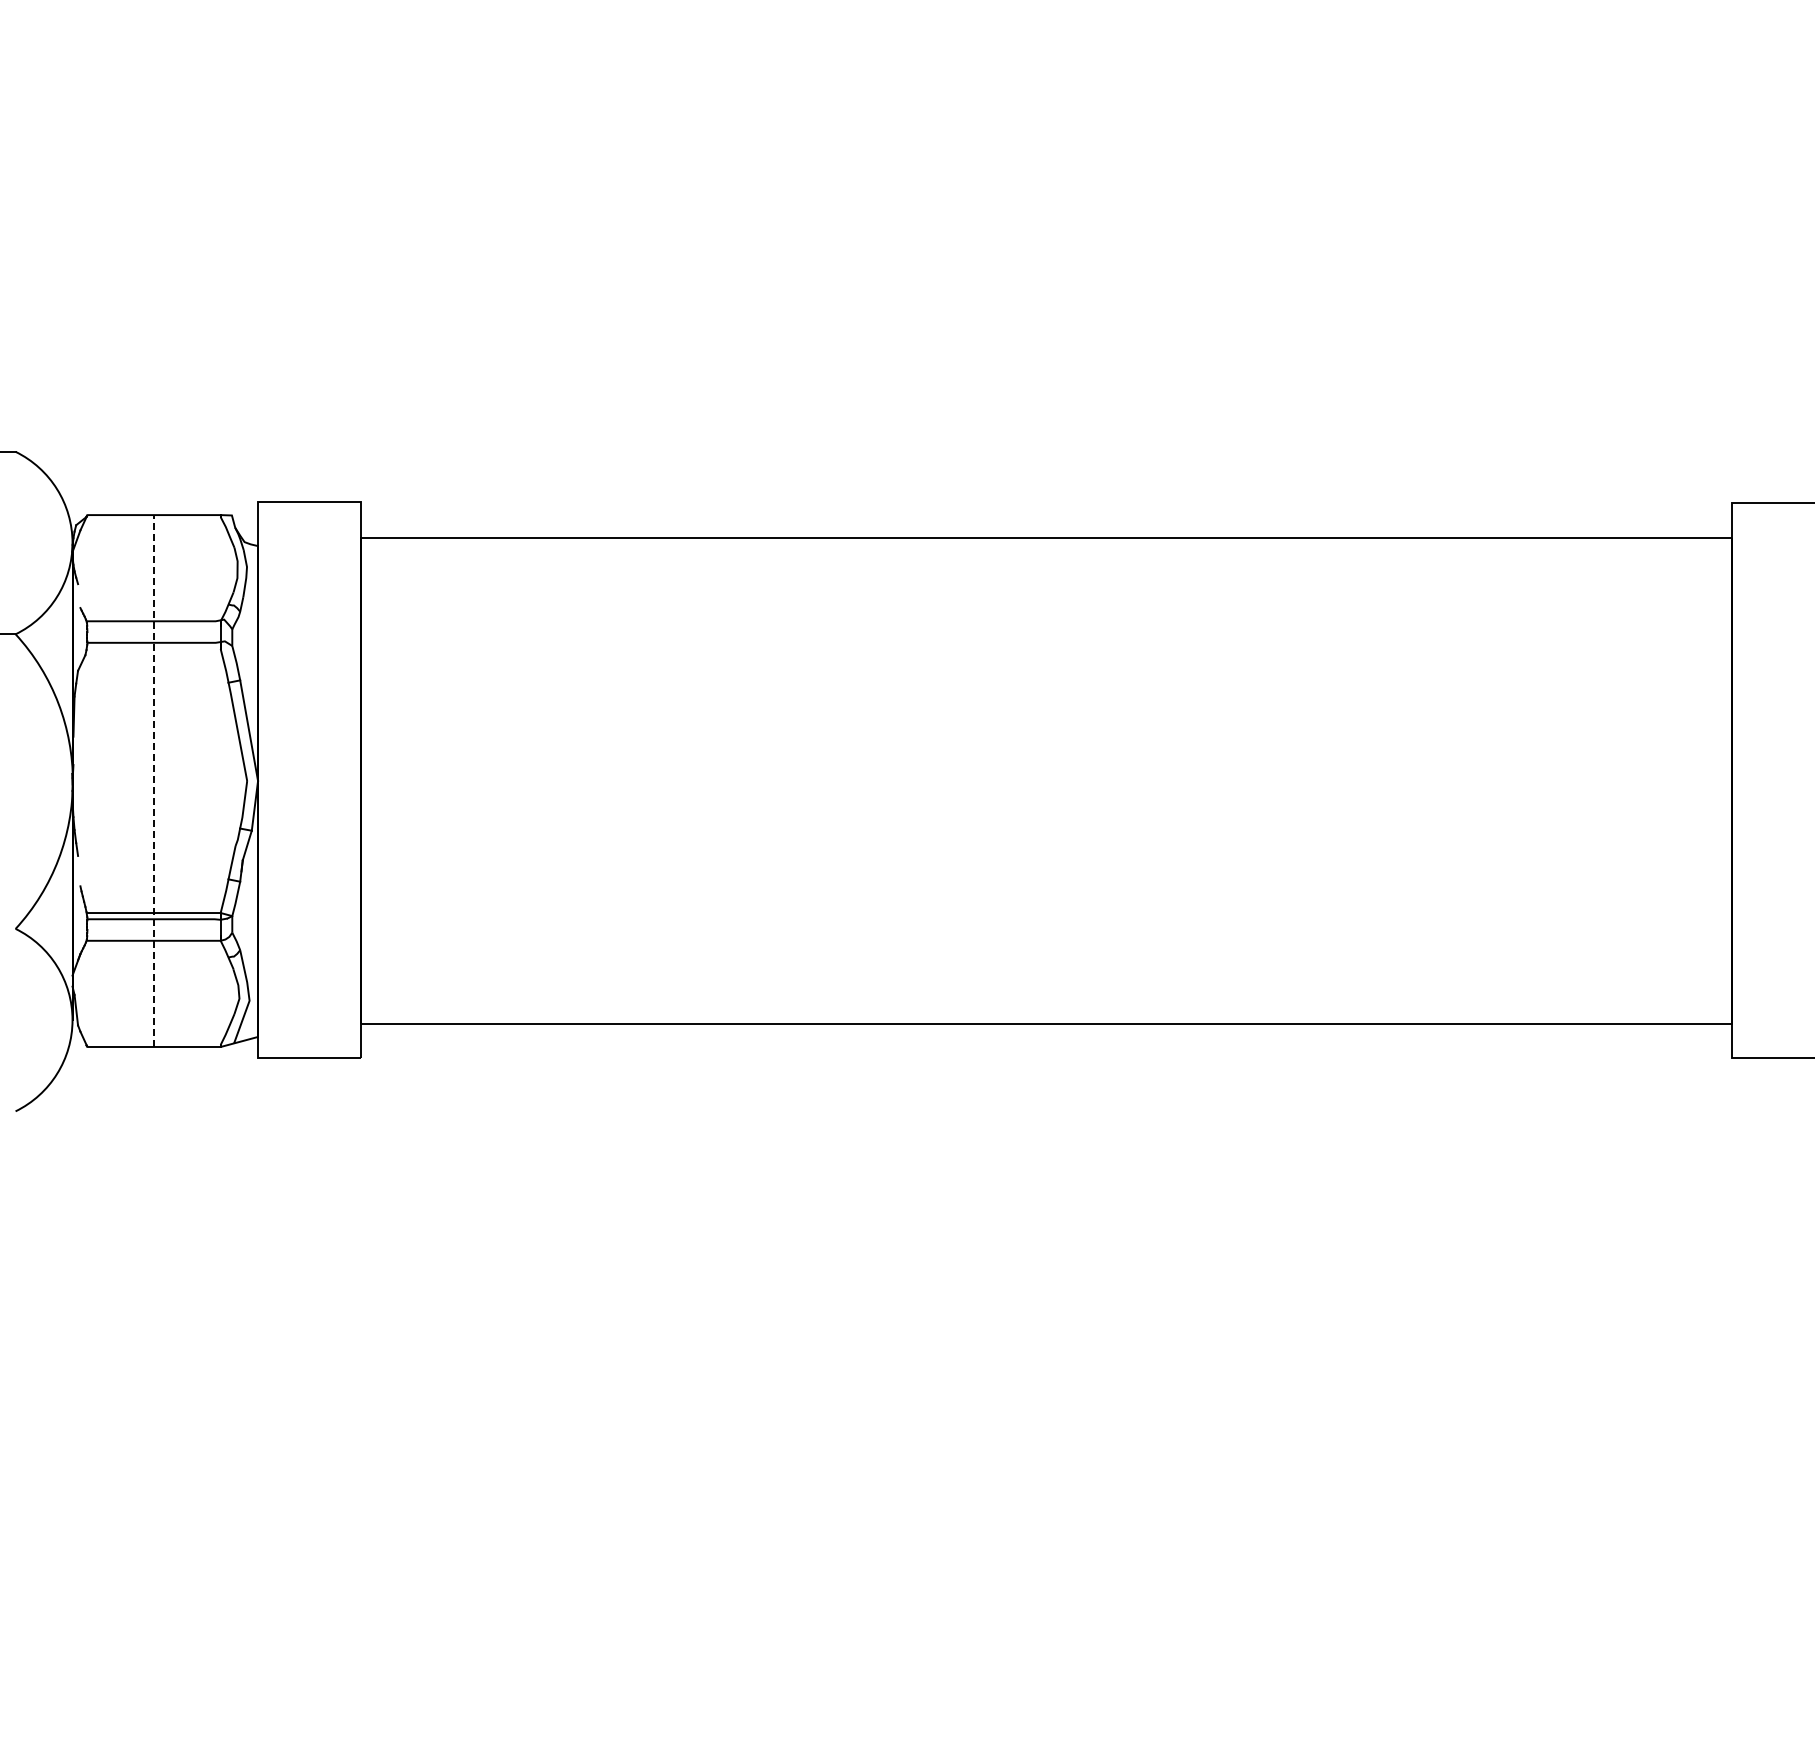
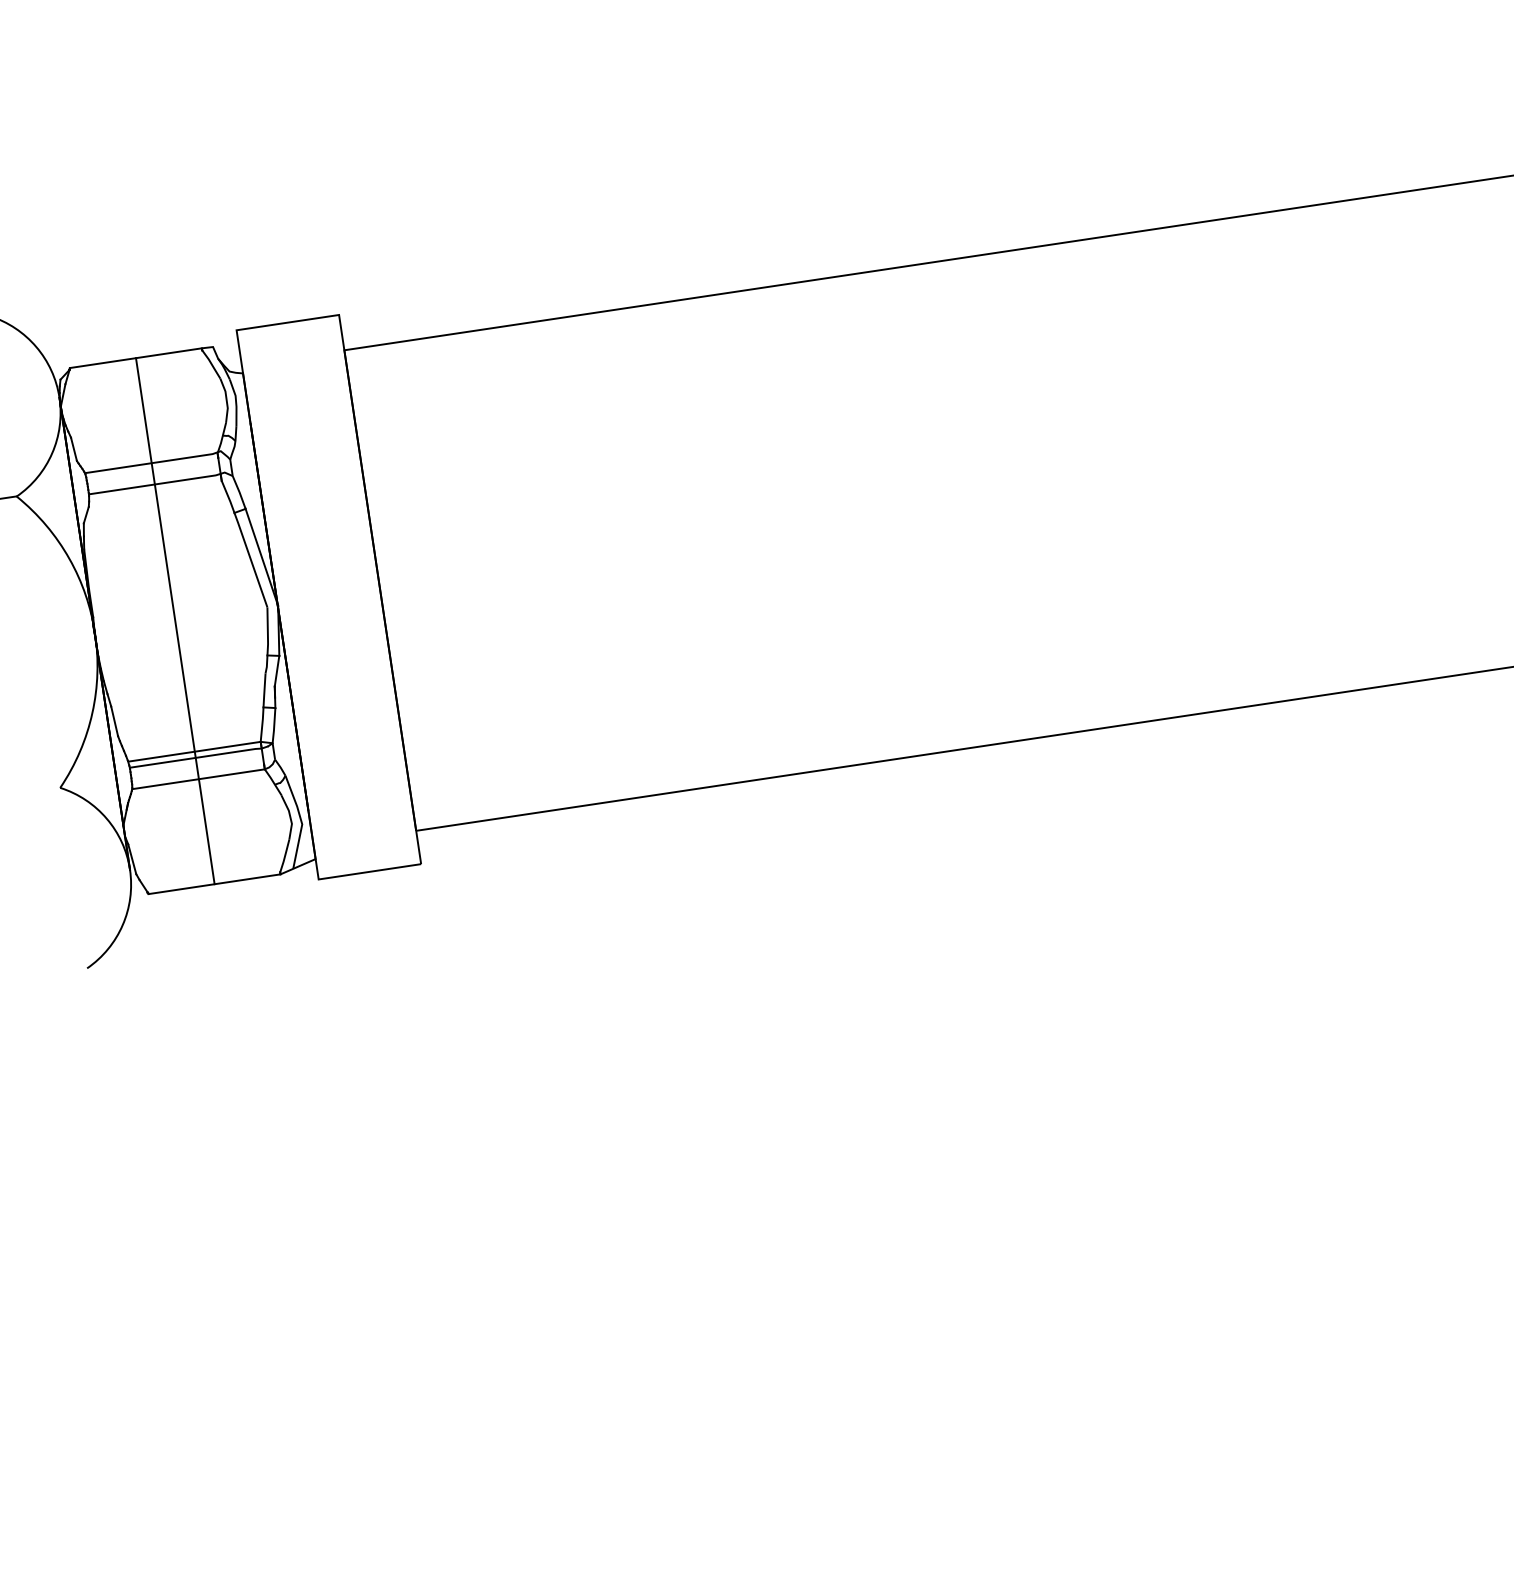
line: (79, 596) -> (74, 449), added
line: (154, 781) -> (175, 621), dashed -> solid
line: (79, 870) -> (114, 720), added

